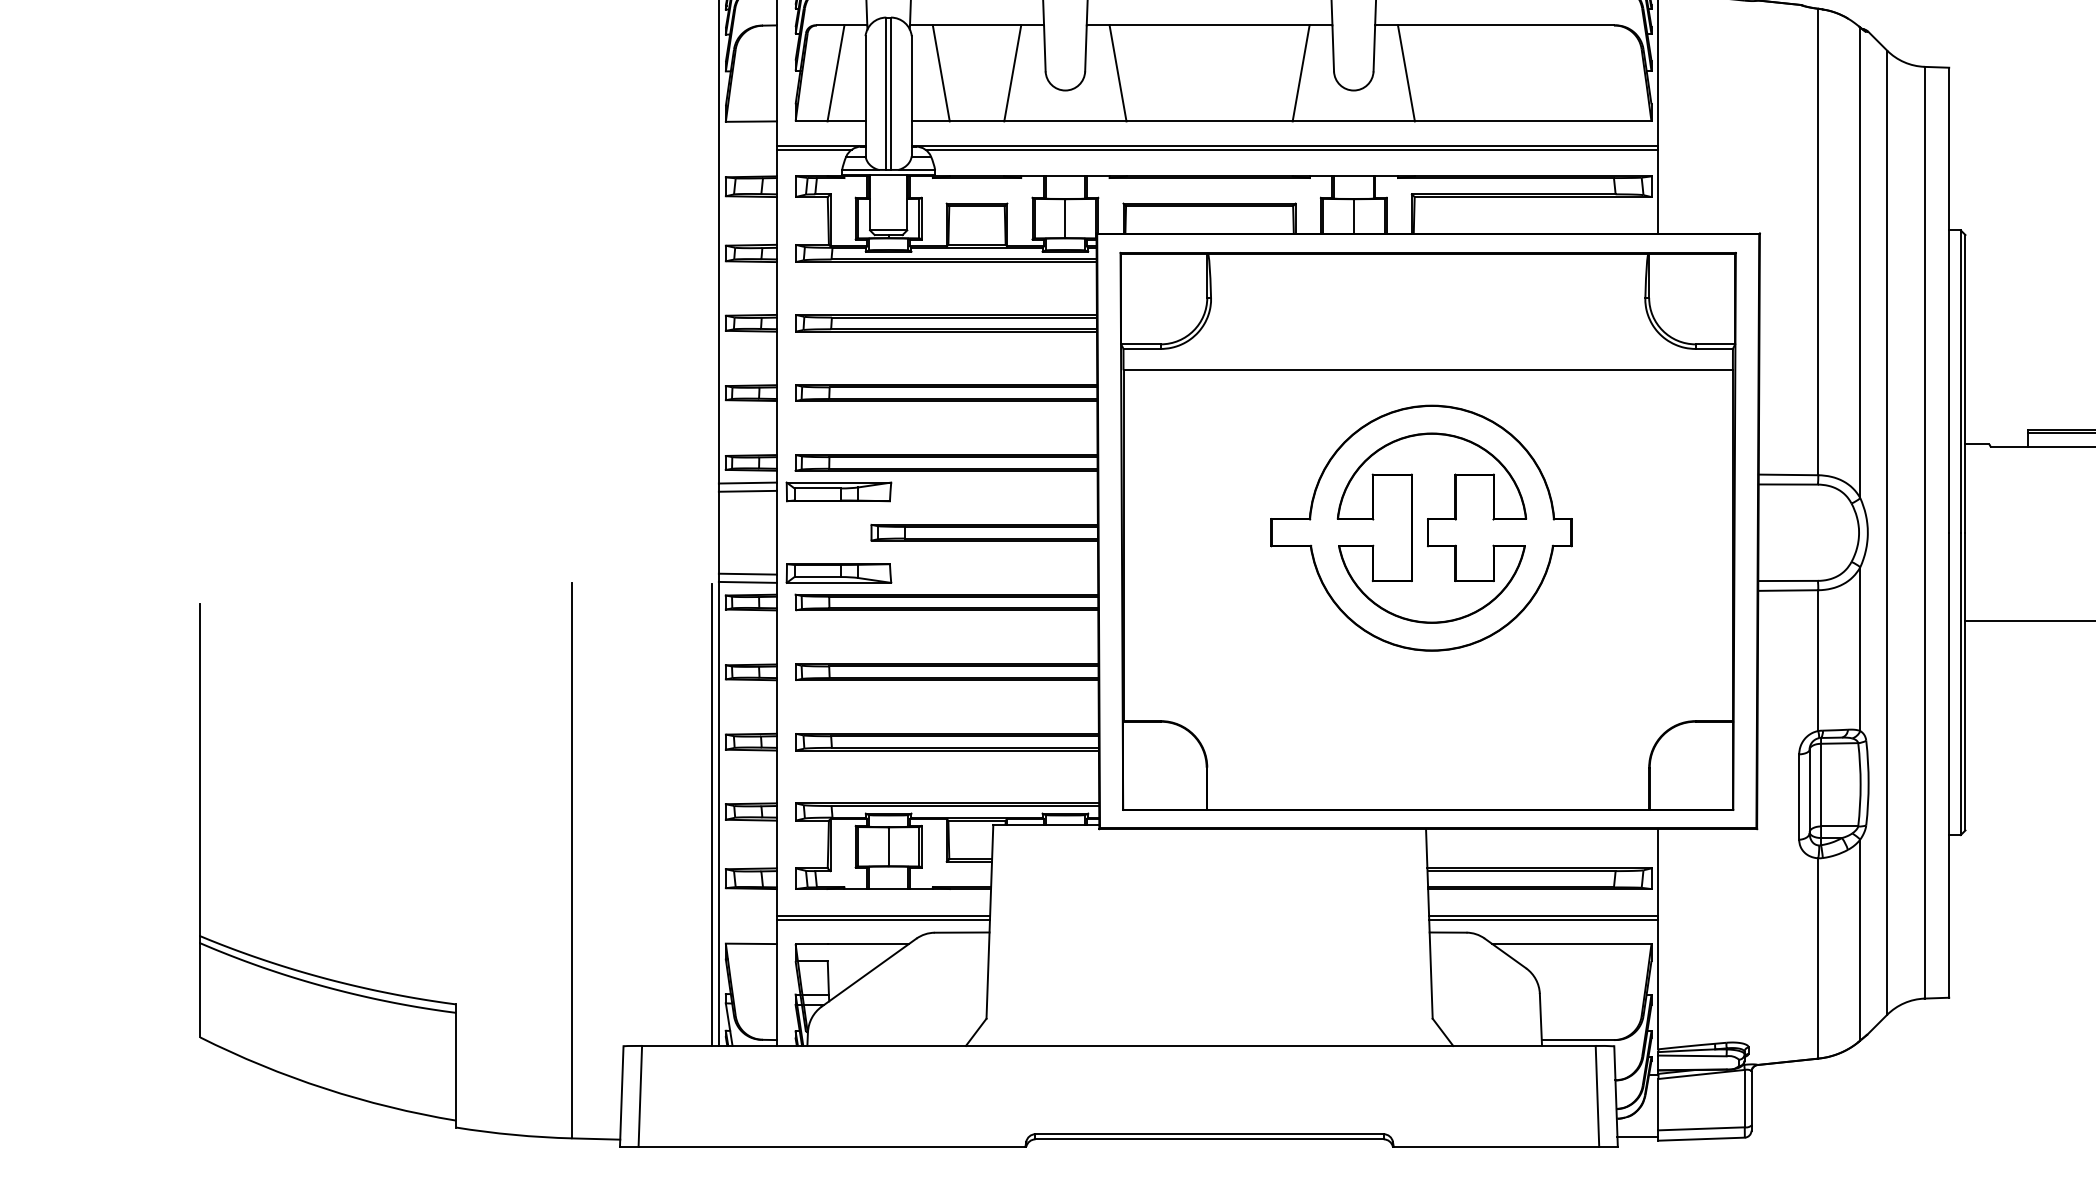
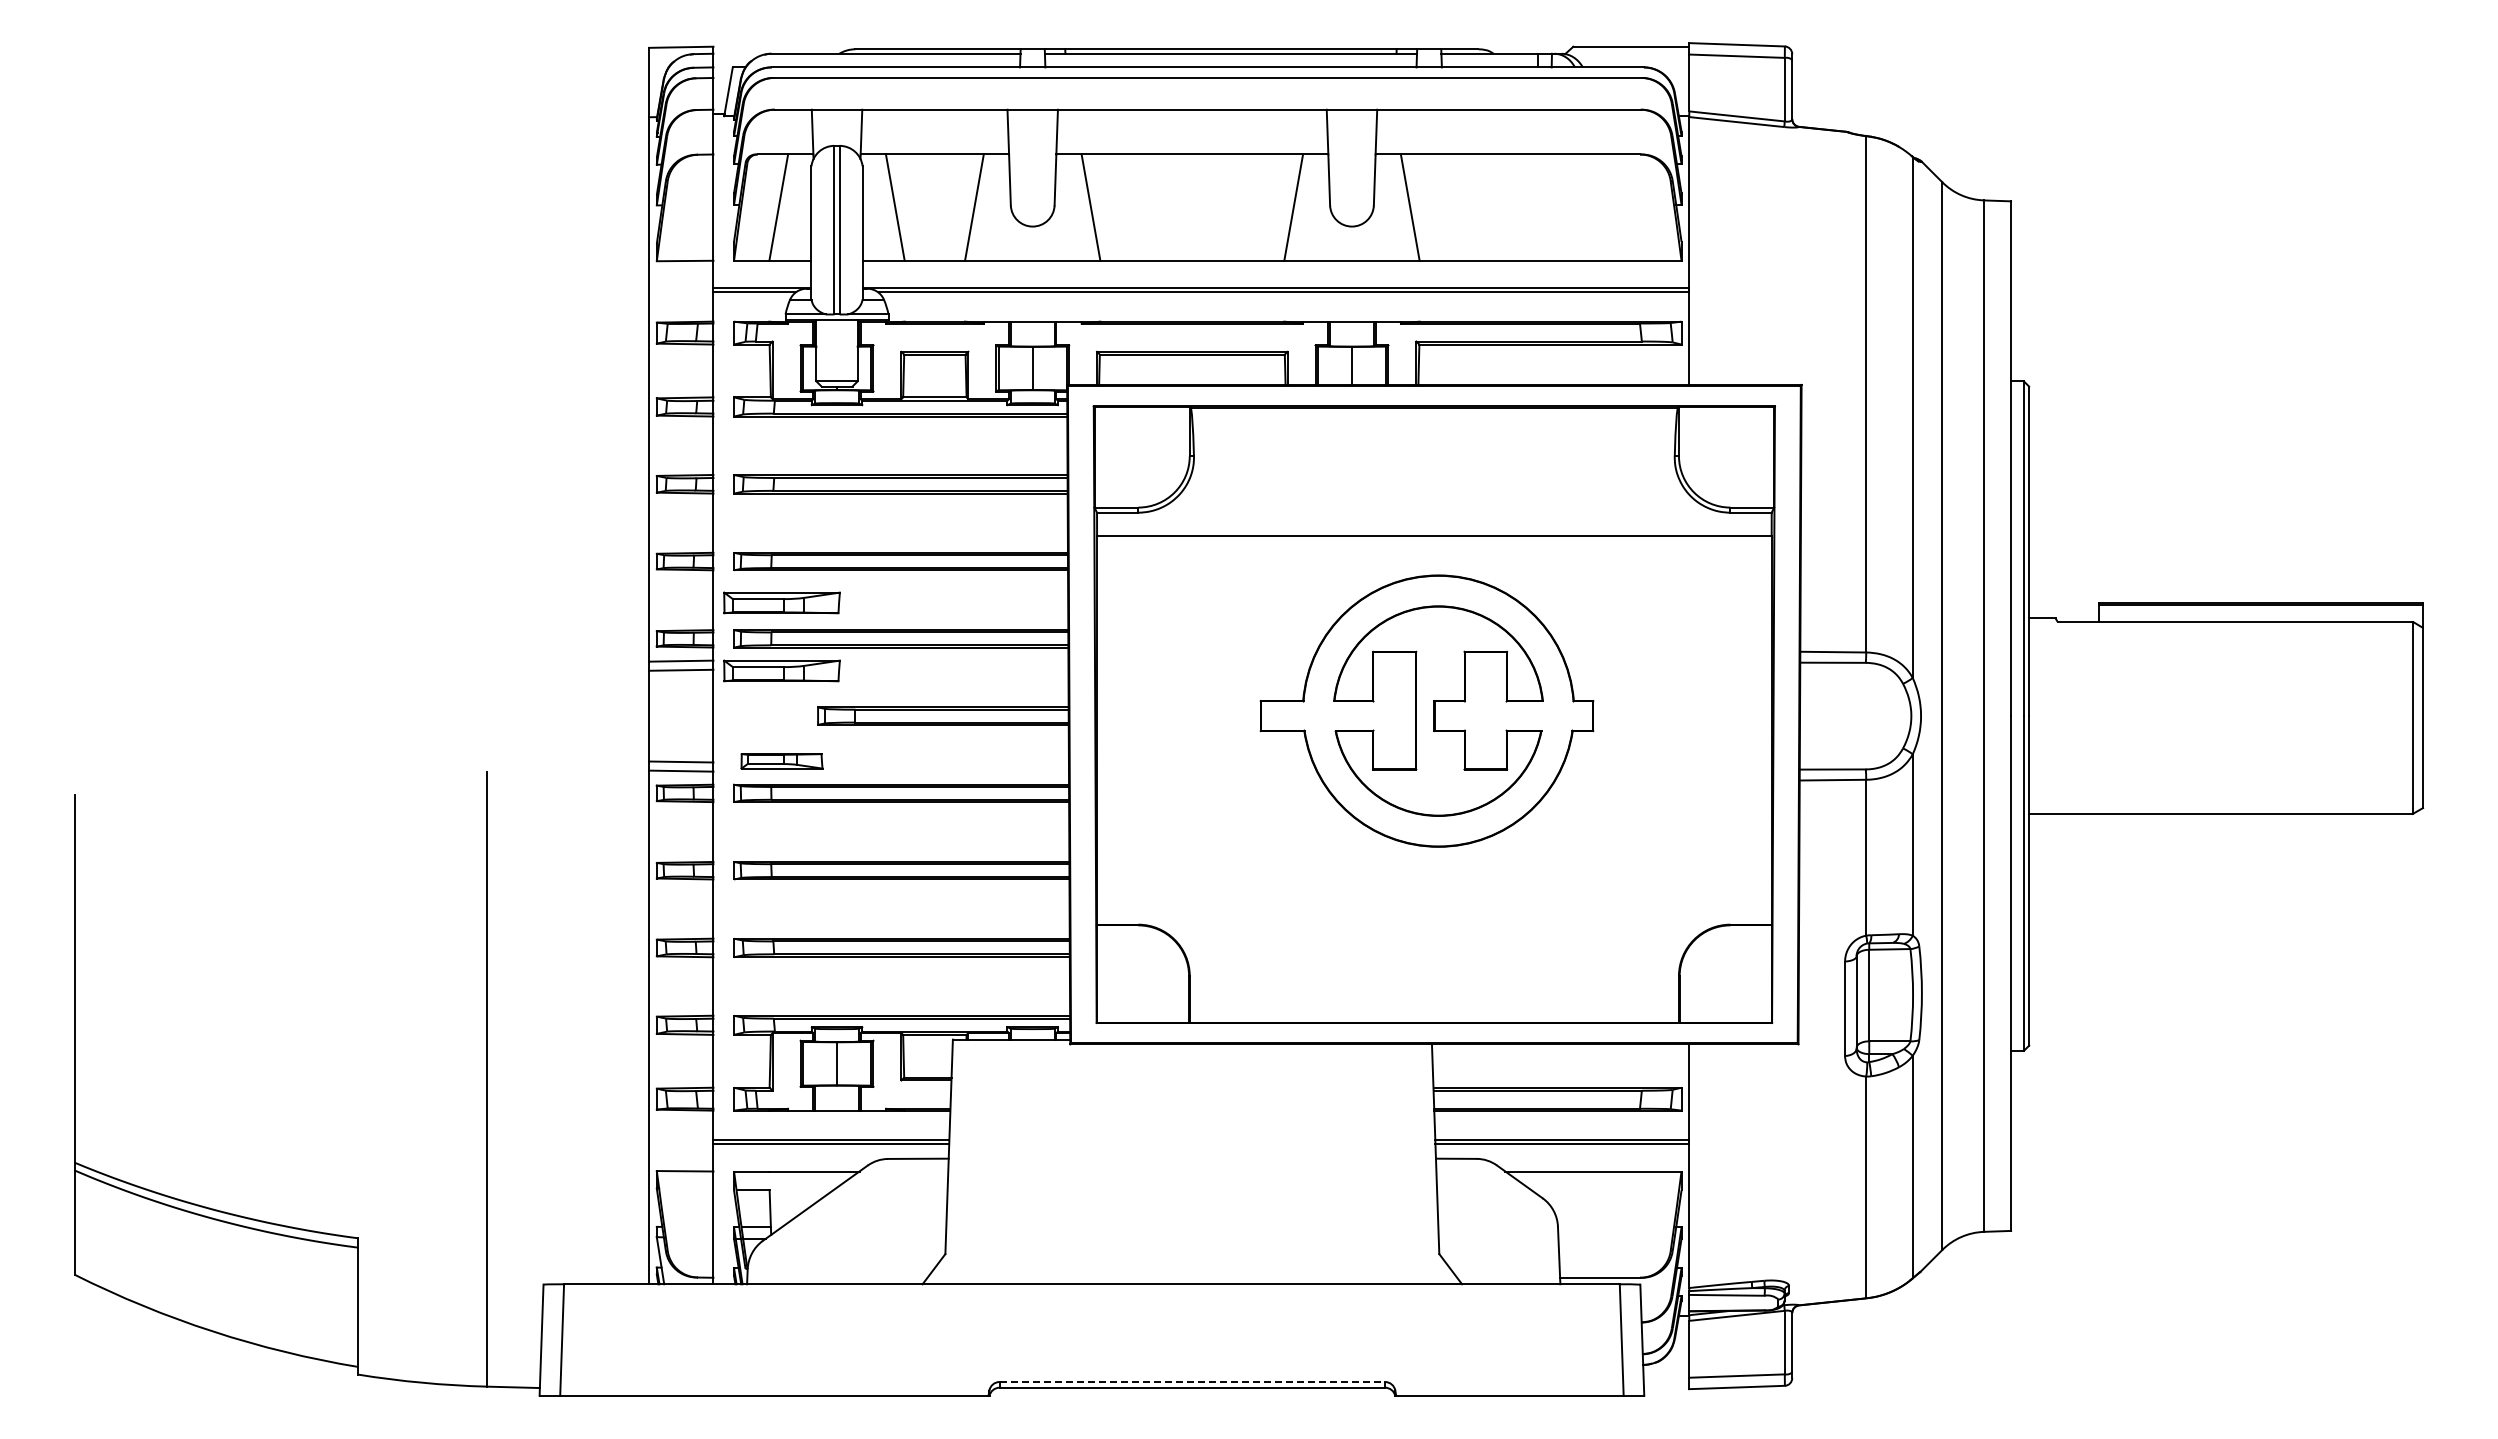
part: (838, 430) -> (781, 602), added
part: (838, 573) -> (781, 761), size x0.7
line: (712, 814) -> (641, 1028), removed
line: (1209, 1134) -> (1192, 1382), solid -> dashed
line: (1637, 1137) -> (1666, 1385), removed

